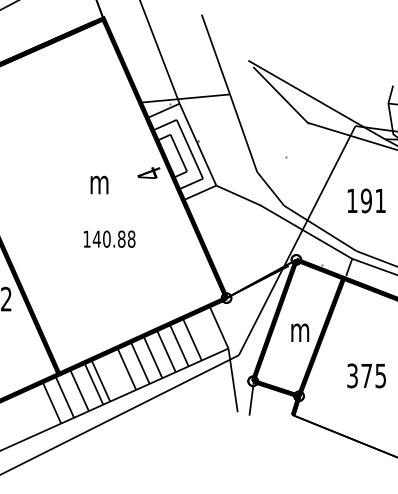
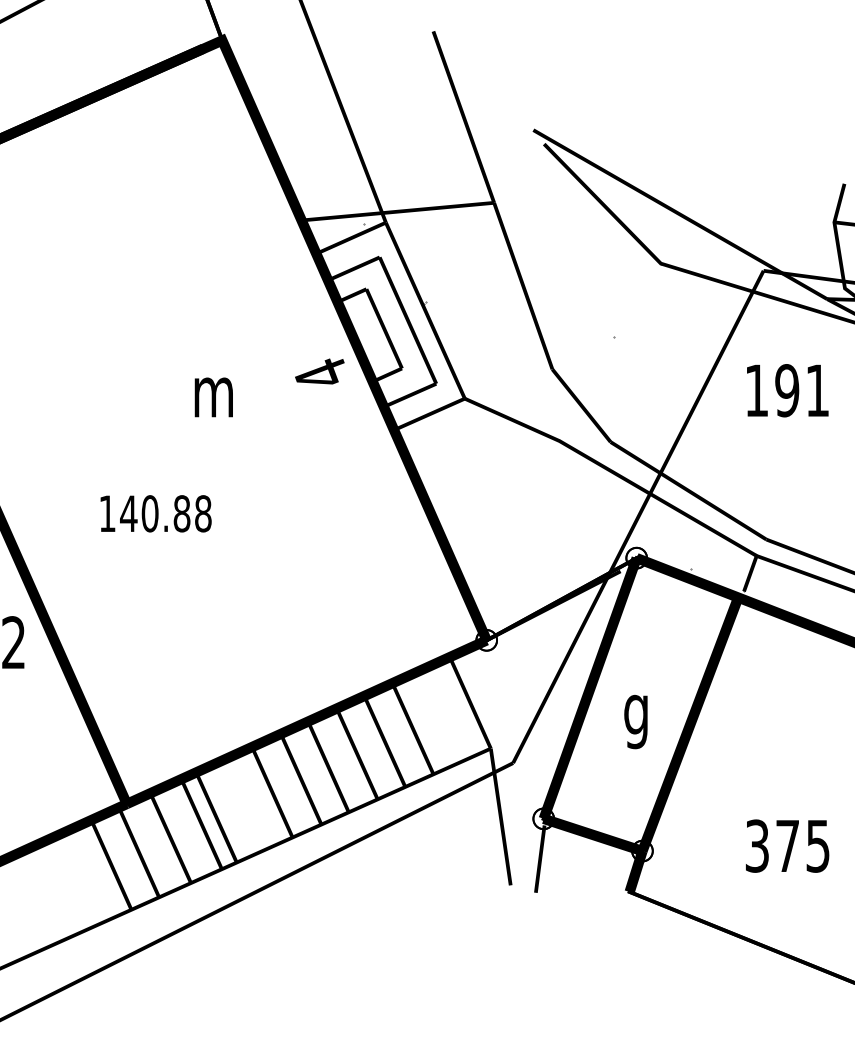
text: (366, 200) -> (787, 389), moved
text: (109, 238) -> (155, 512), moved
text: (299, 335) -> (643, 720), m -> g
text: (366, 375) -> (787, 845), moved

